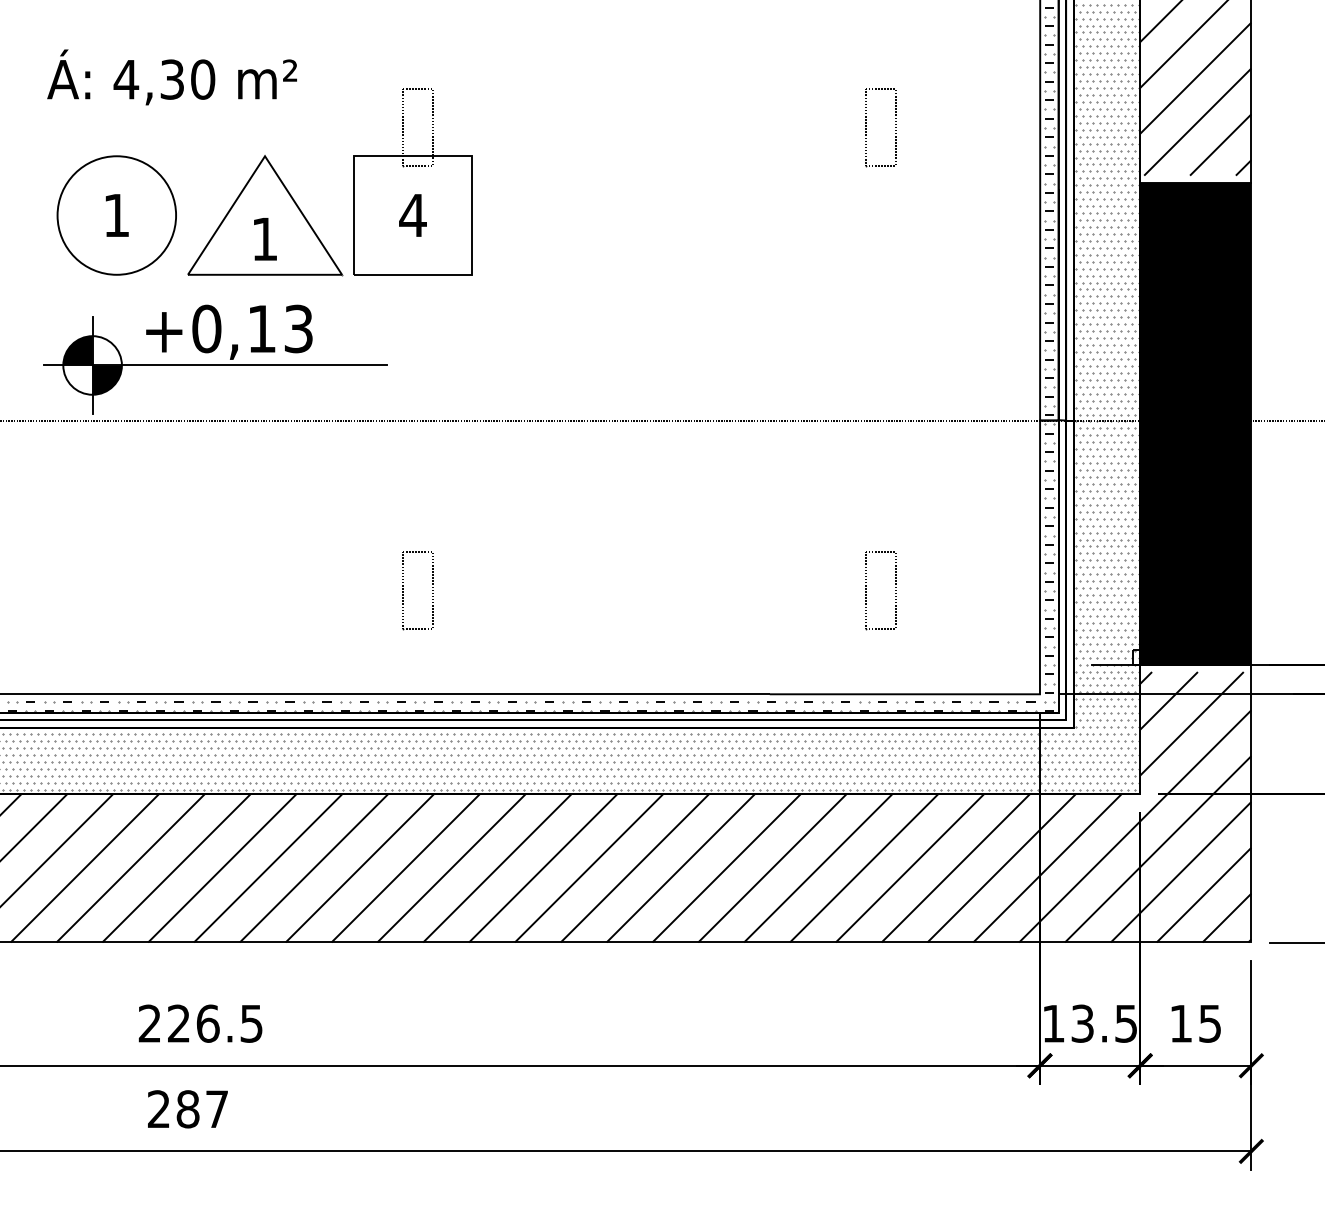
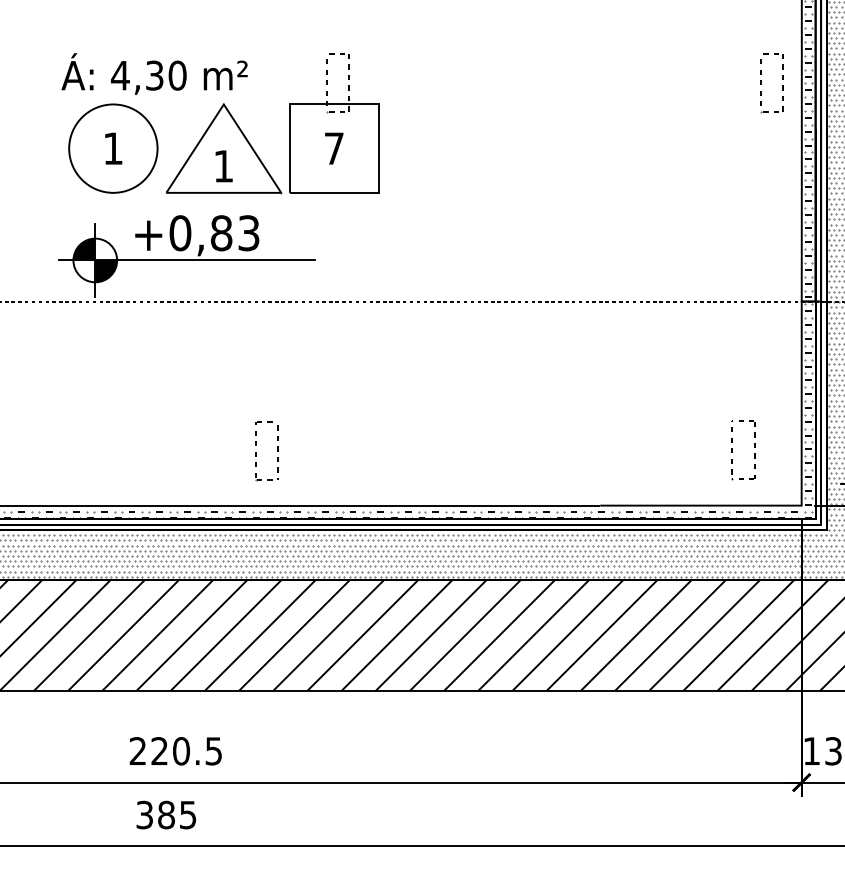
text: (171, 77) -> (154, 74), moved
part: (866, 126) -> (761, 82), moved
text: (412, 215) -> (333, 148), 4 -> 7
text: (261, 328) -> (221, 232), +0,13 -> +0,83
part: (403, 589) -> (256, 449), moved
part: (866, 589) -> (732, 449), moved
text: (207, 1023) -> (180, 751), 226.5 -> 220.5
text: (187, 1109) -> (166, 815), 287 -> 385

